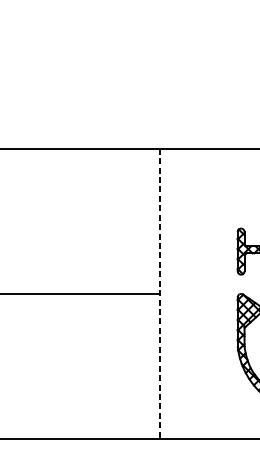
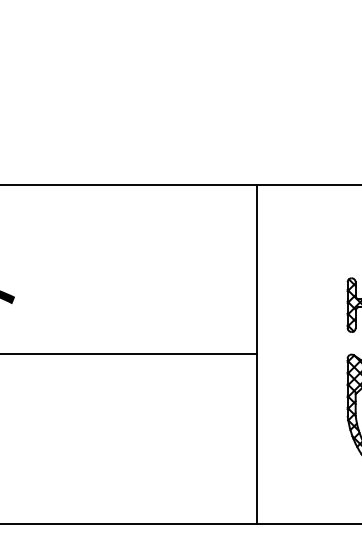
line: (160, 293) -> (257, 354), dashed -> solid

